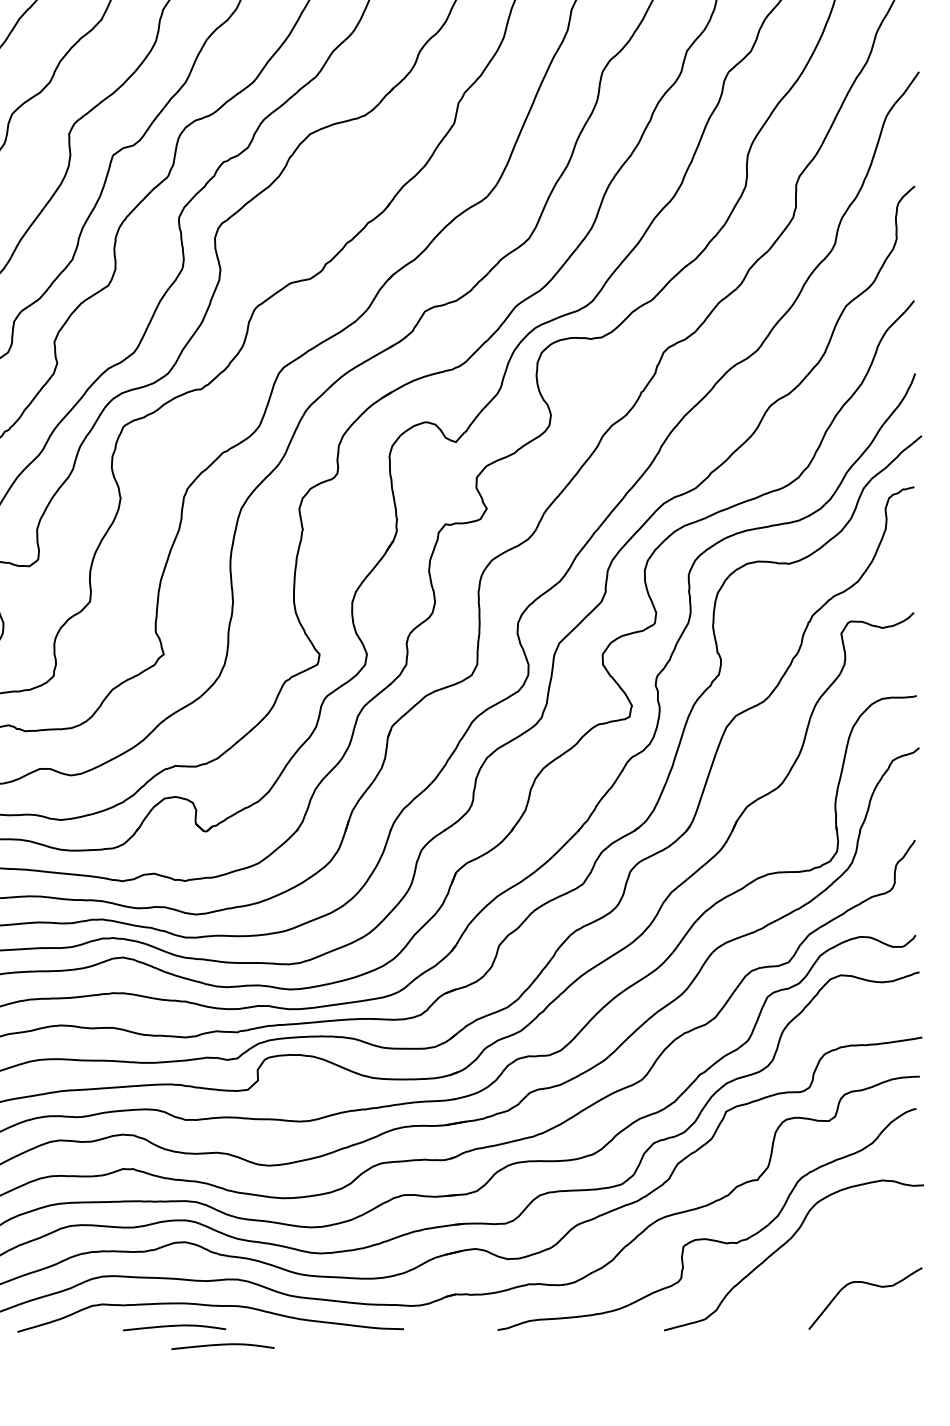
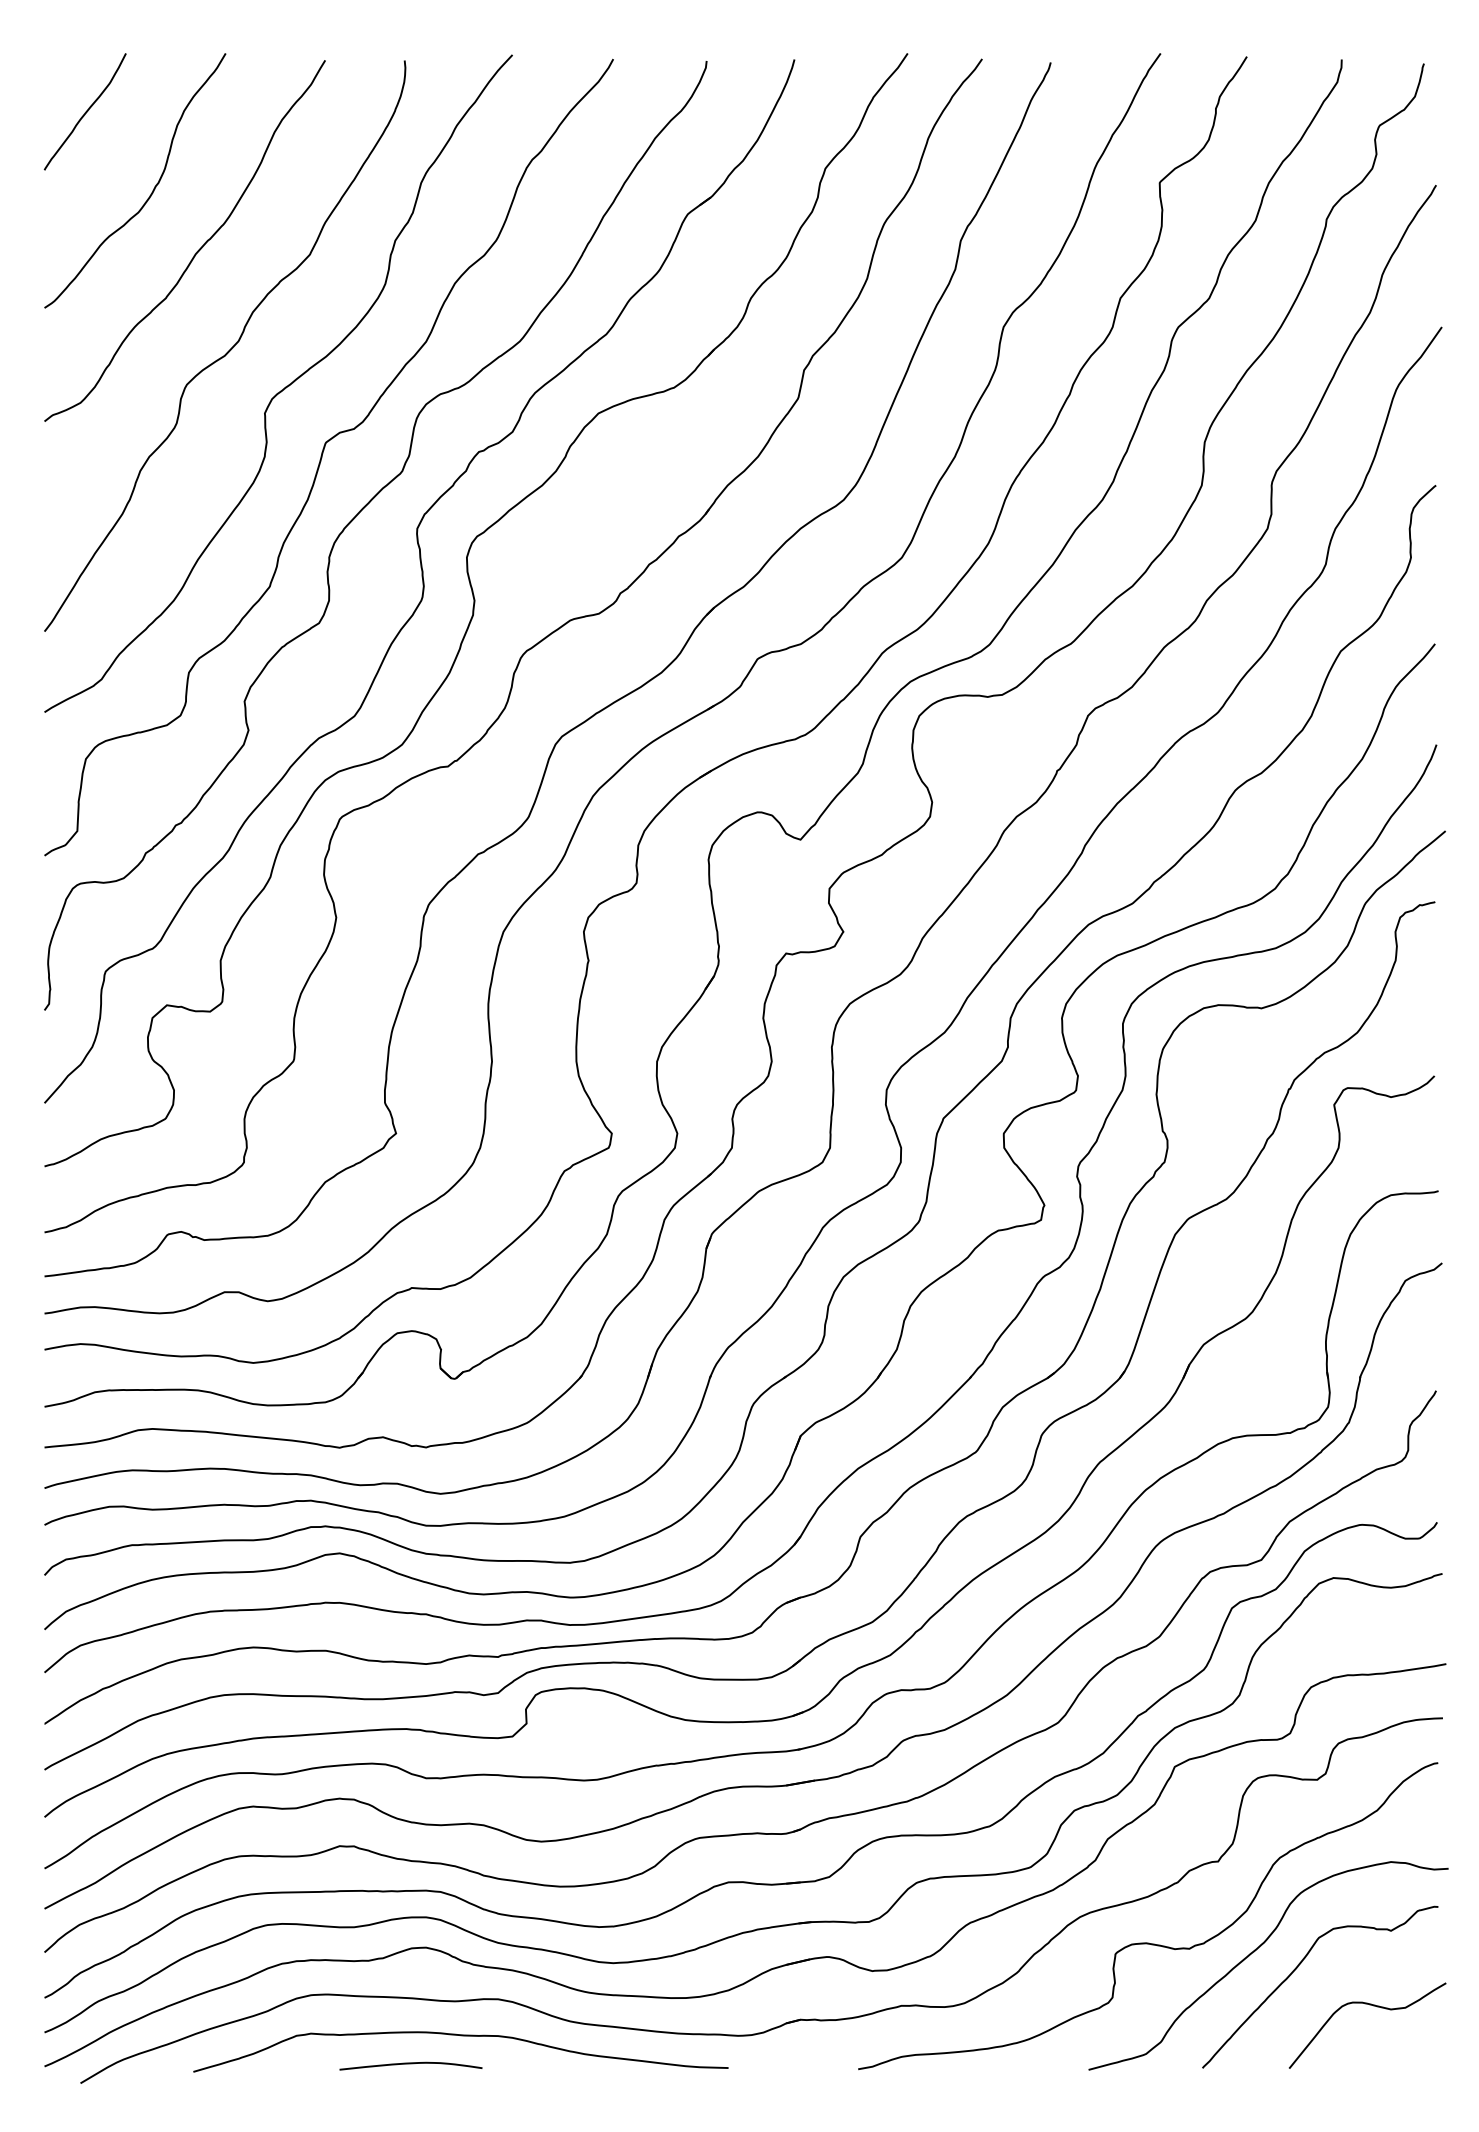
curve: (815, 1256) -> (1298, 1967), added
curve: (222, 1345) -> (477, 2090), removed

